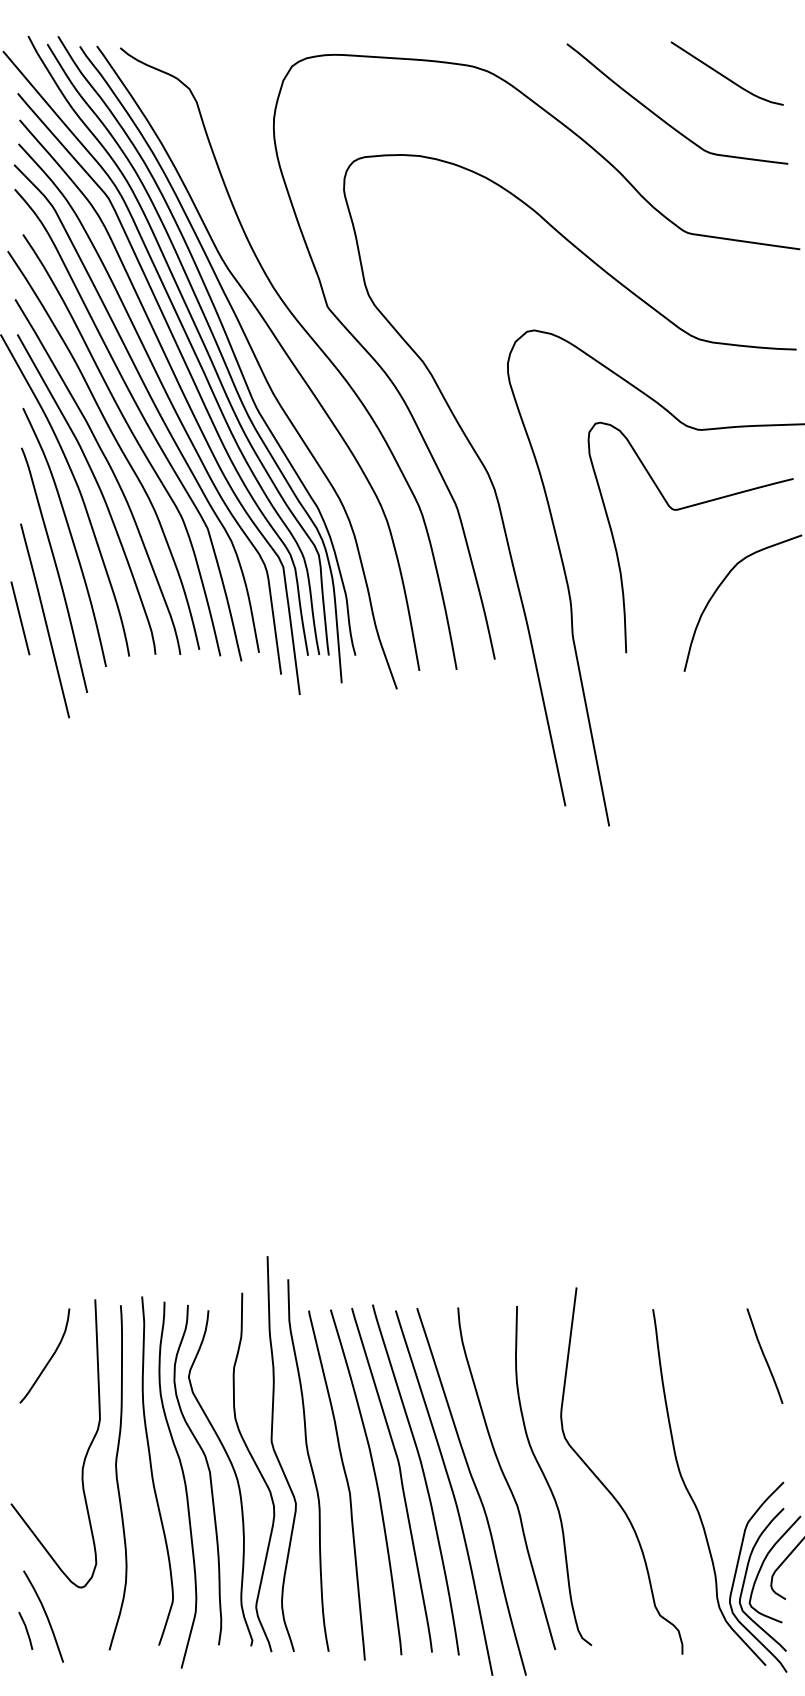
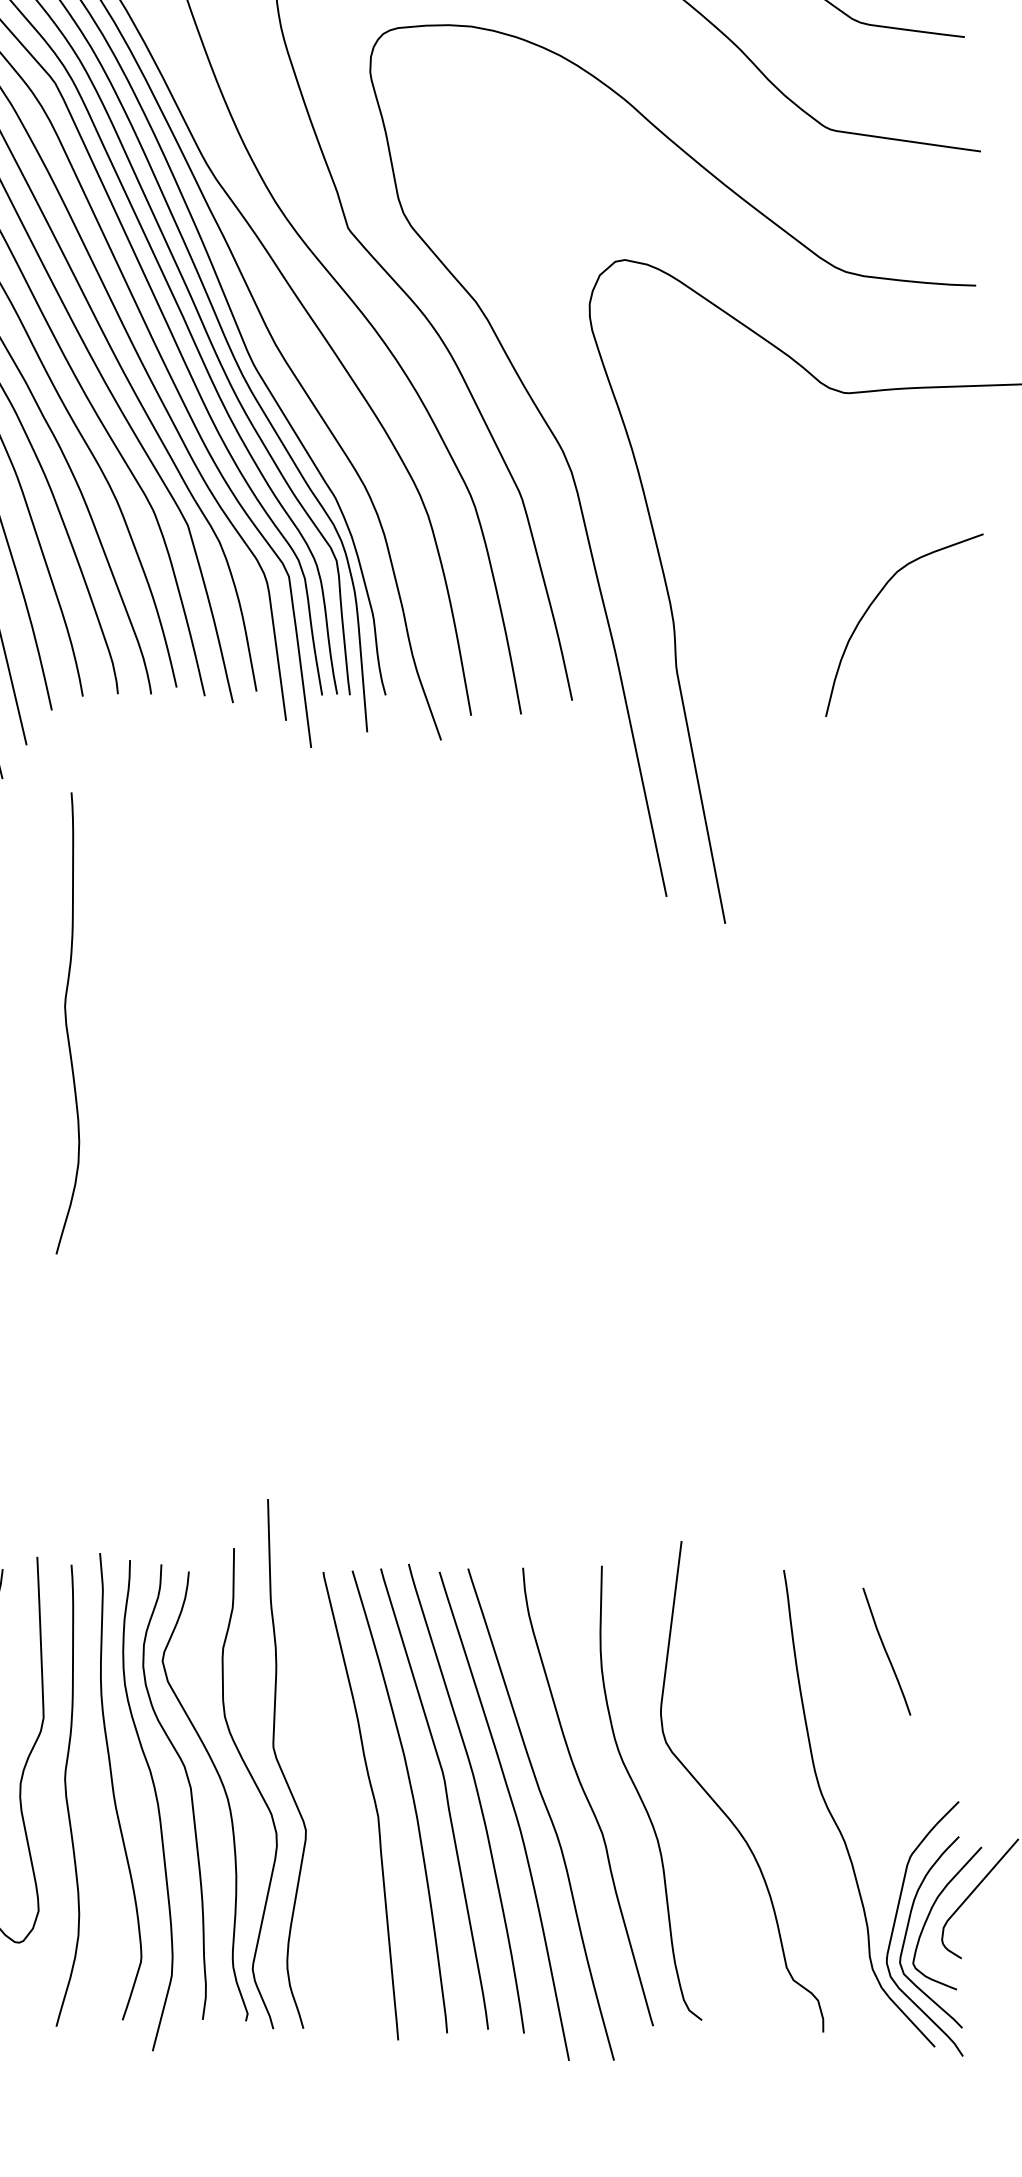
curve: (682, 509) -> (823, 499), removed
curve: (117, 900) -> (67, 1023), added
curve: (764, 1355) -> (886, 1650), moved
curve: (309, 1464) -> (324, 1777), removed

